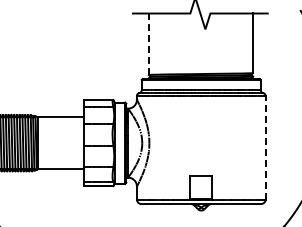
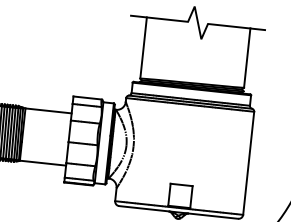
line: (148, 44) -> (143, 48), dashed -> solid
line: (265, 147) -> (248, 163), dashed -> solid

